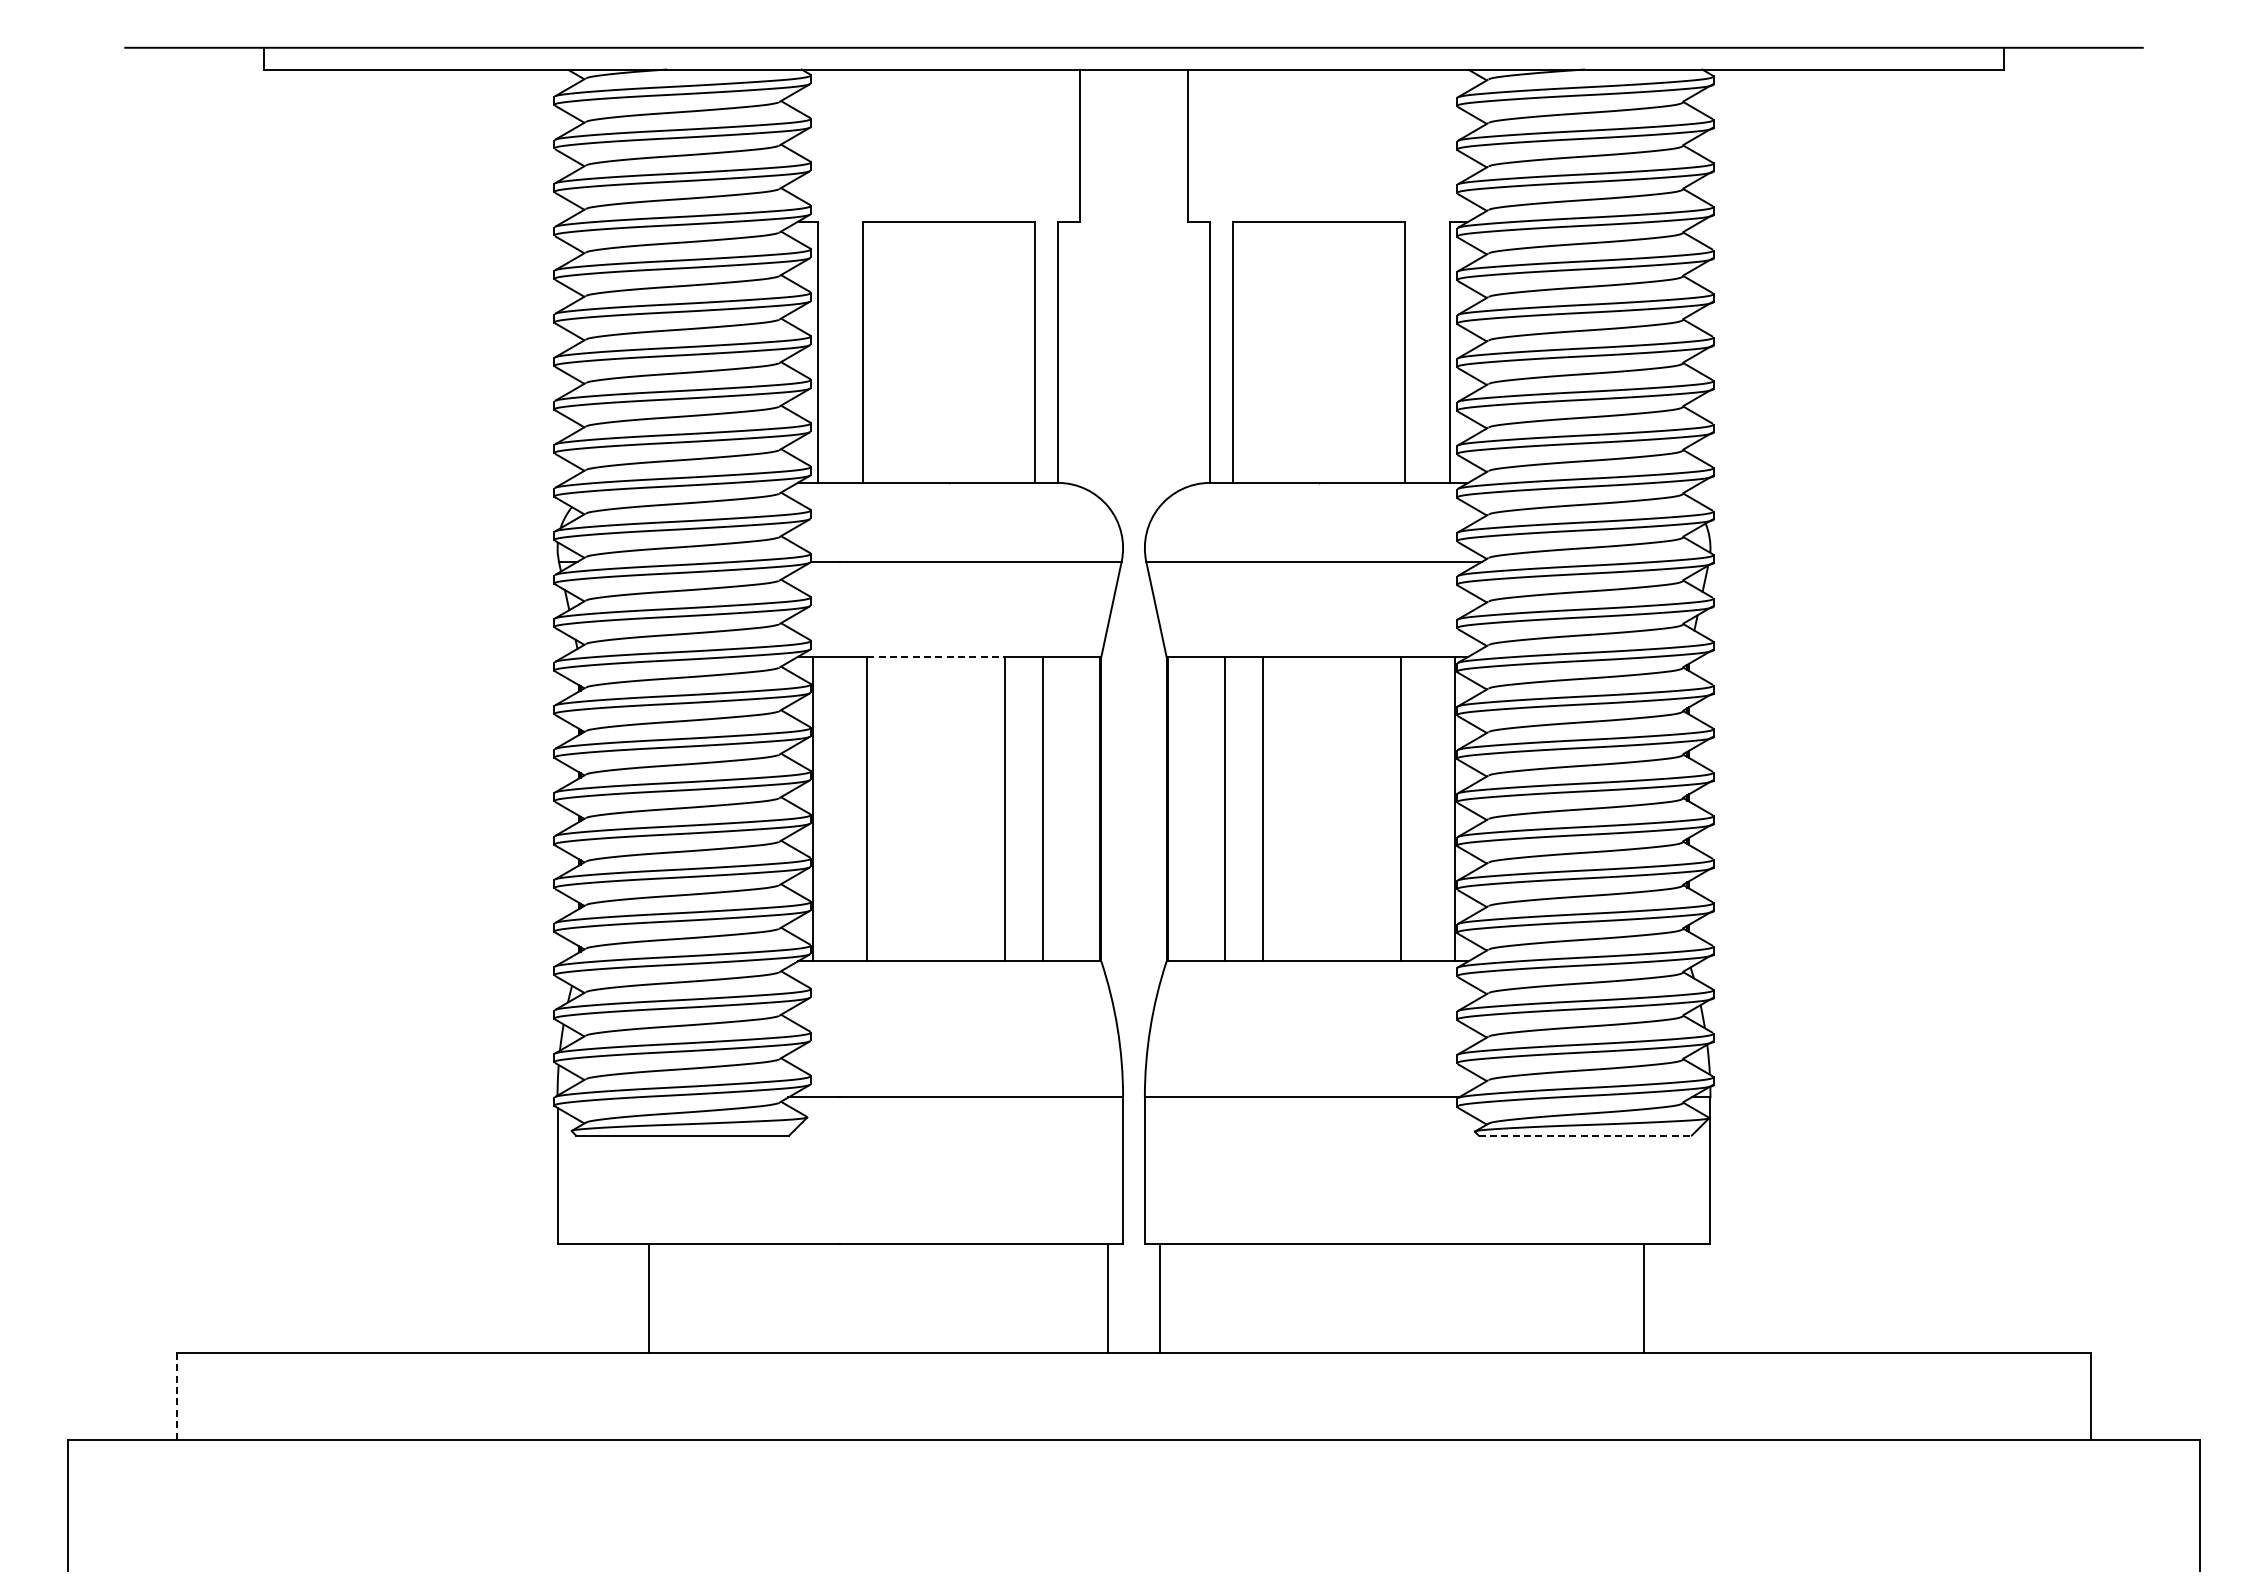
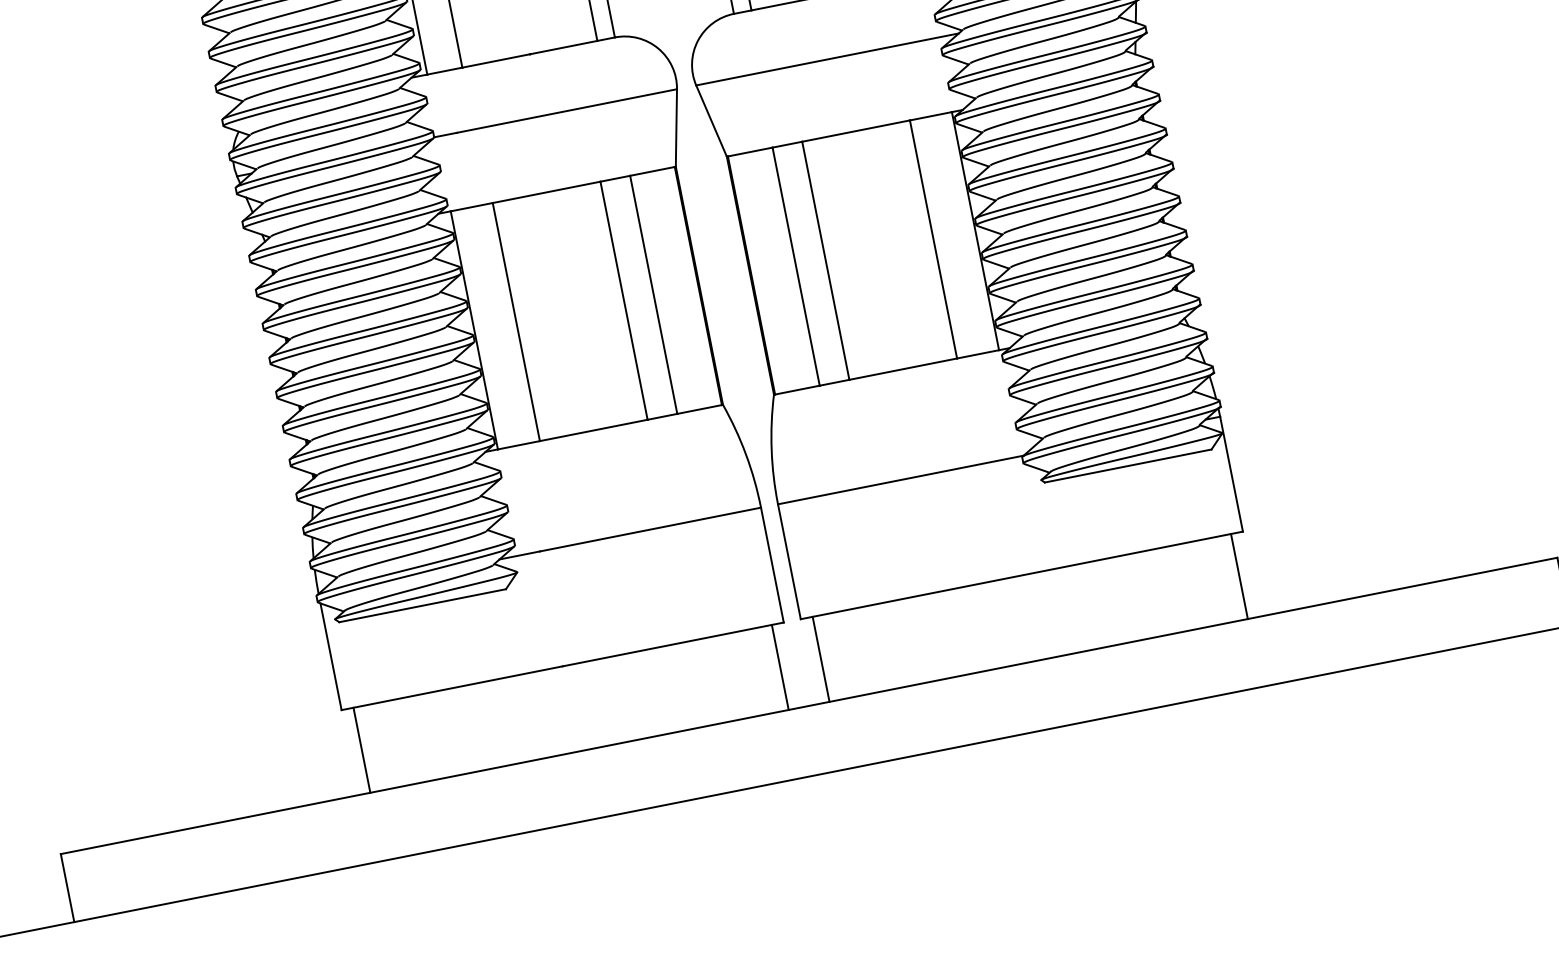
line: (936, 656) -> (546, 191), dashed -> solid
line: (1585, 1135) -> (1128, 465), dashed -> solid
line: (648, 1298) -> (361, 750), moved
line: (1644, 1298) -> (1239, 576), moved
line: (176, 1396) -> (67, 888), dashed -> solid

